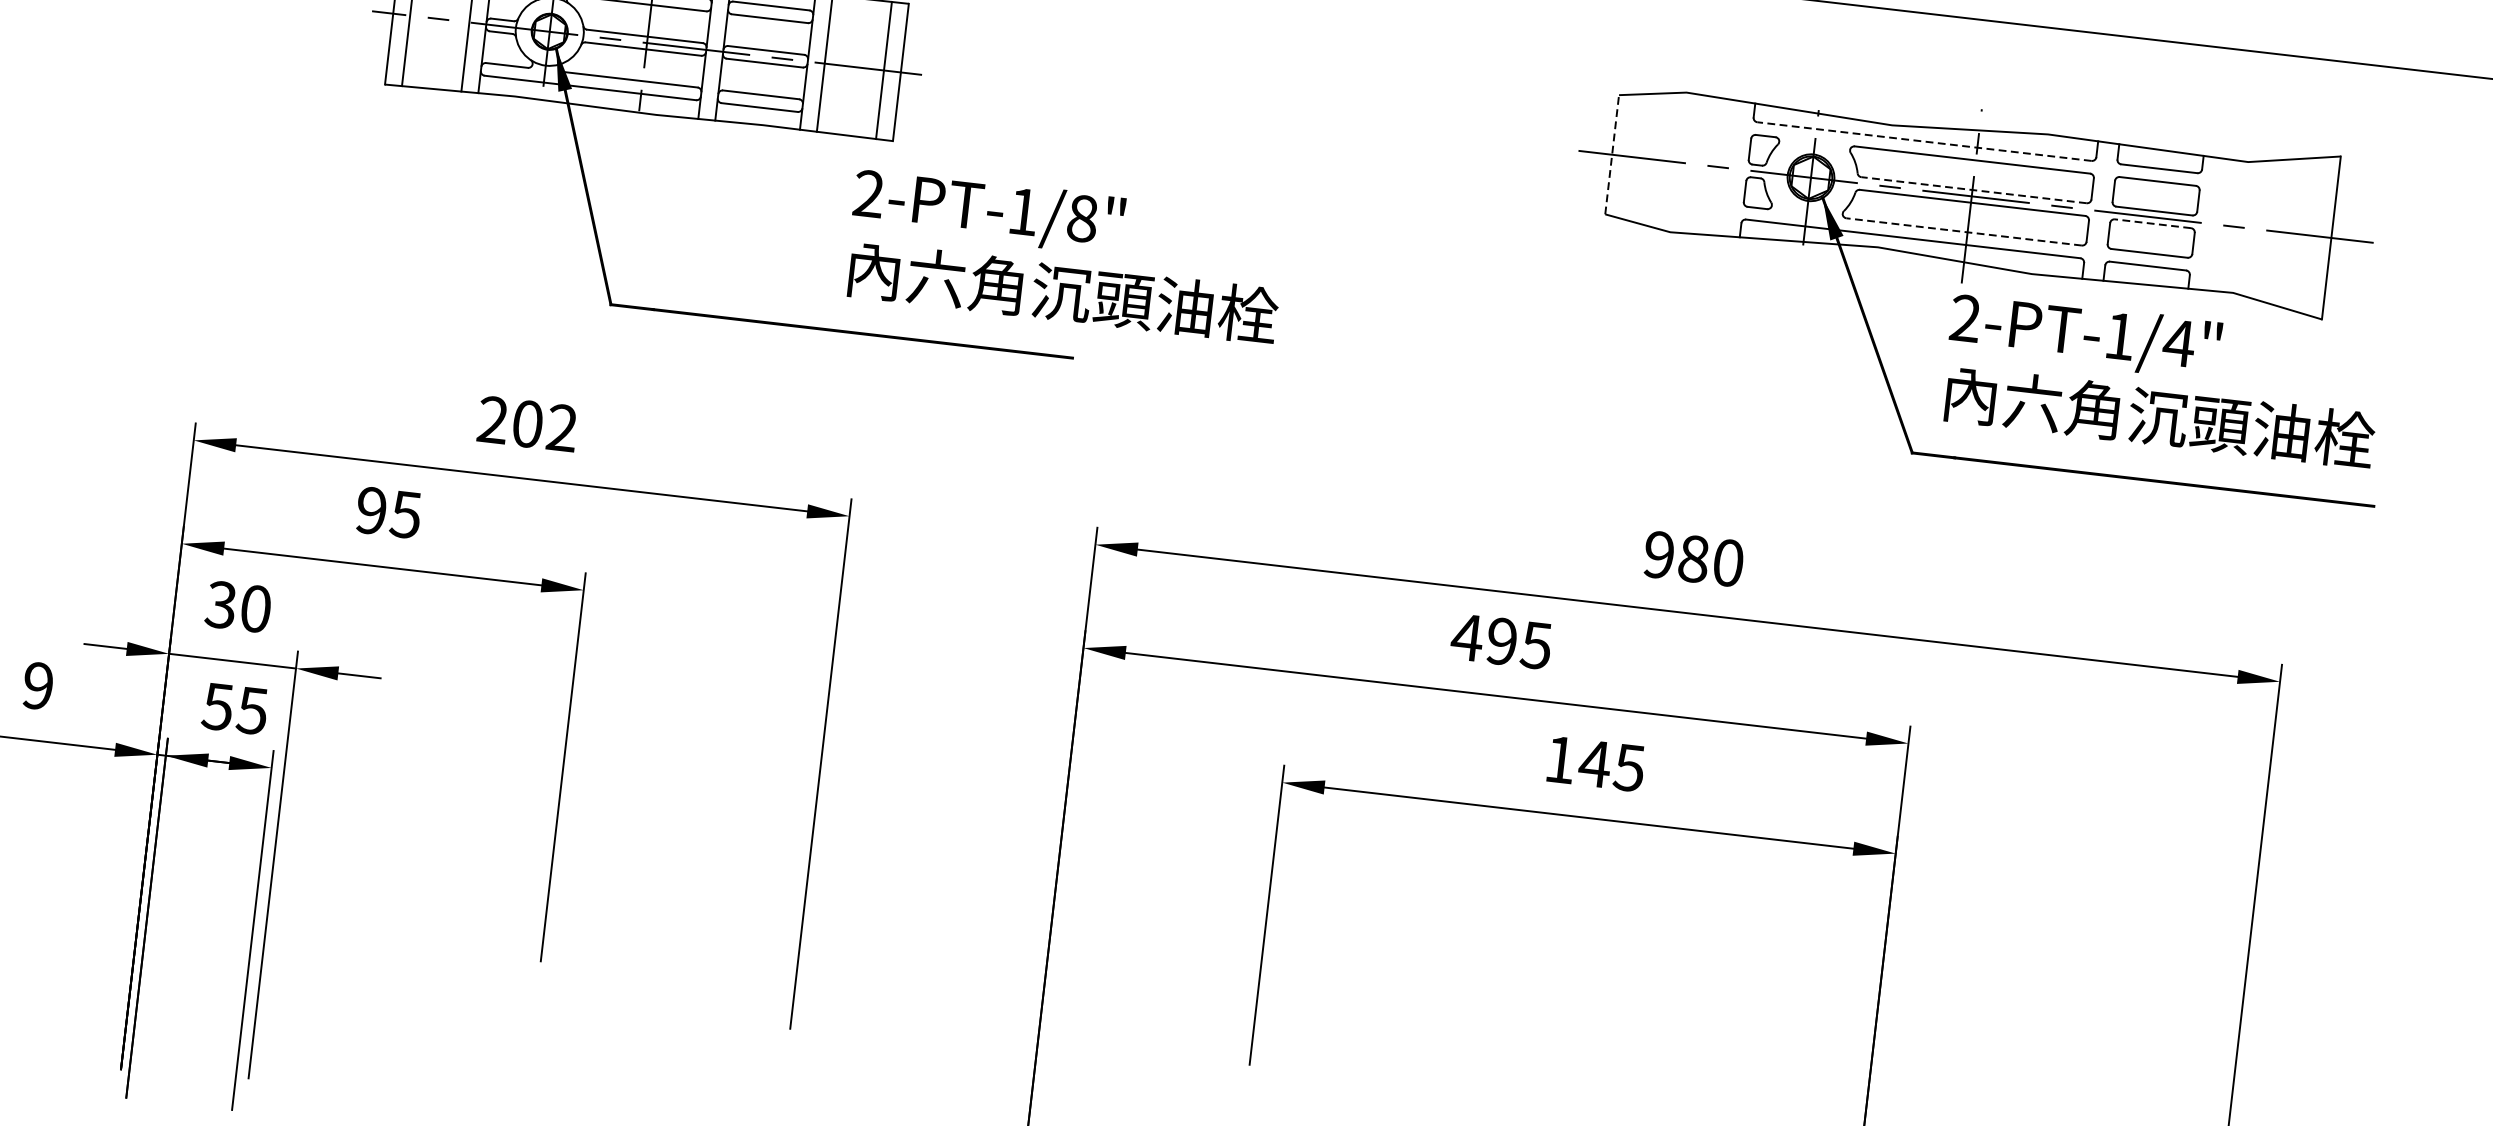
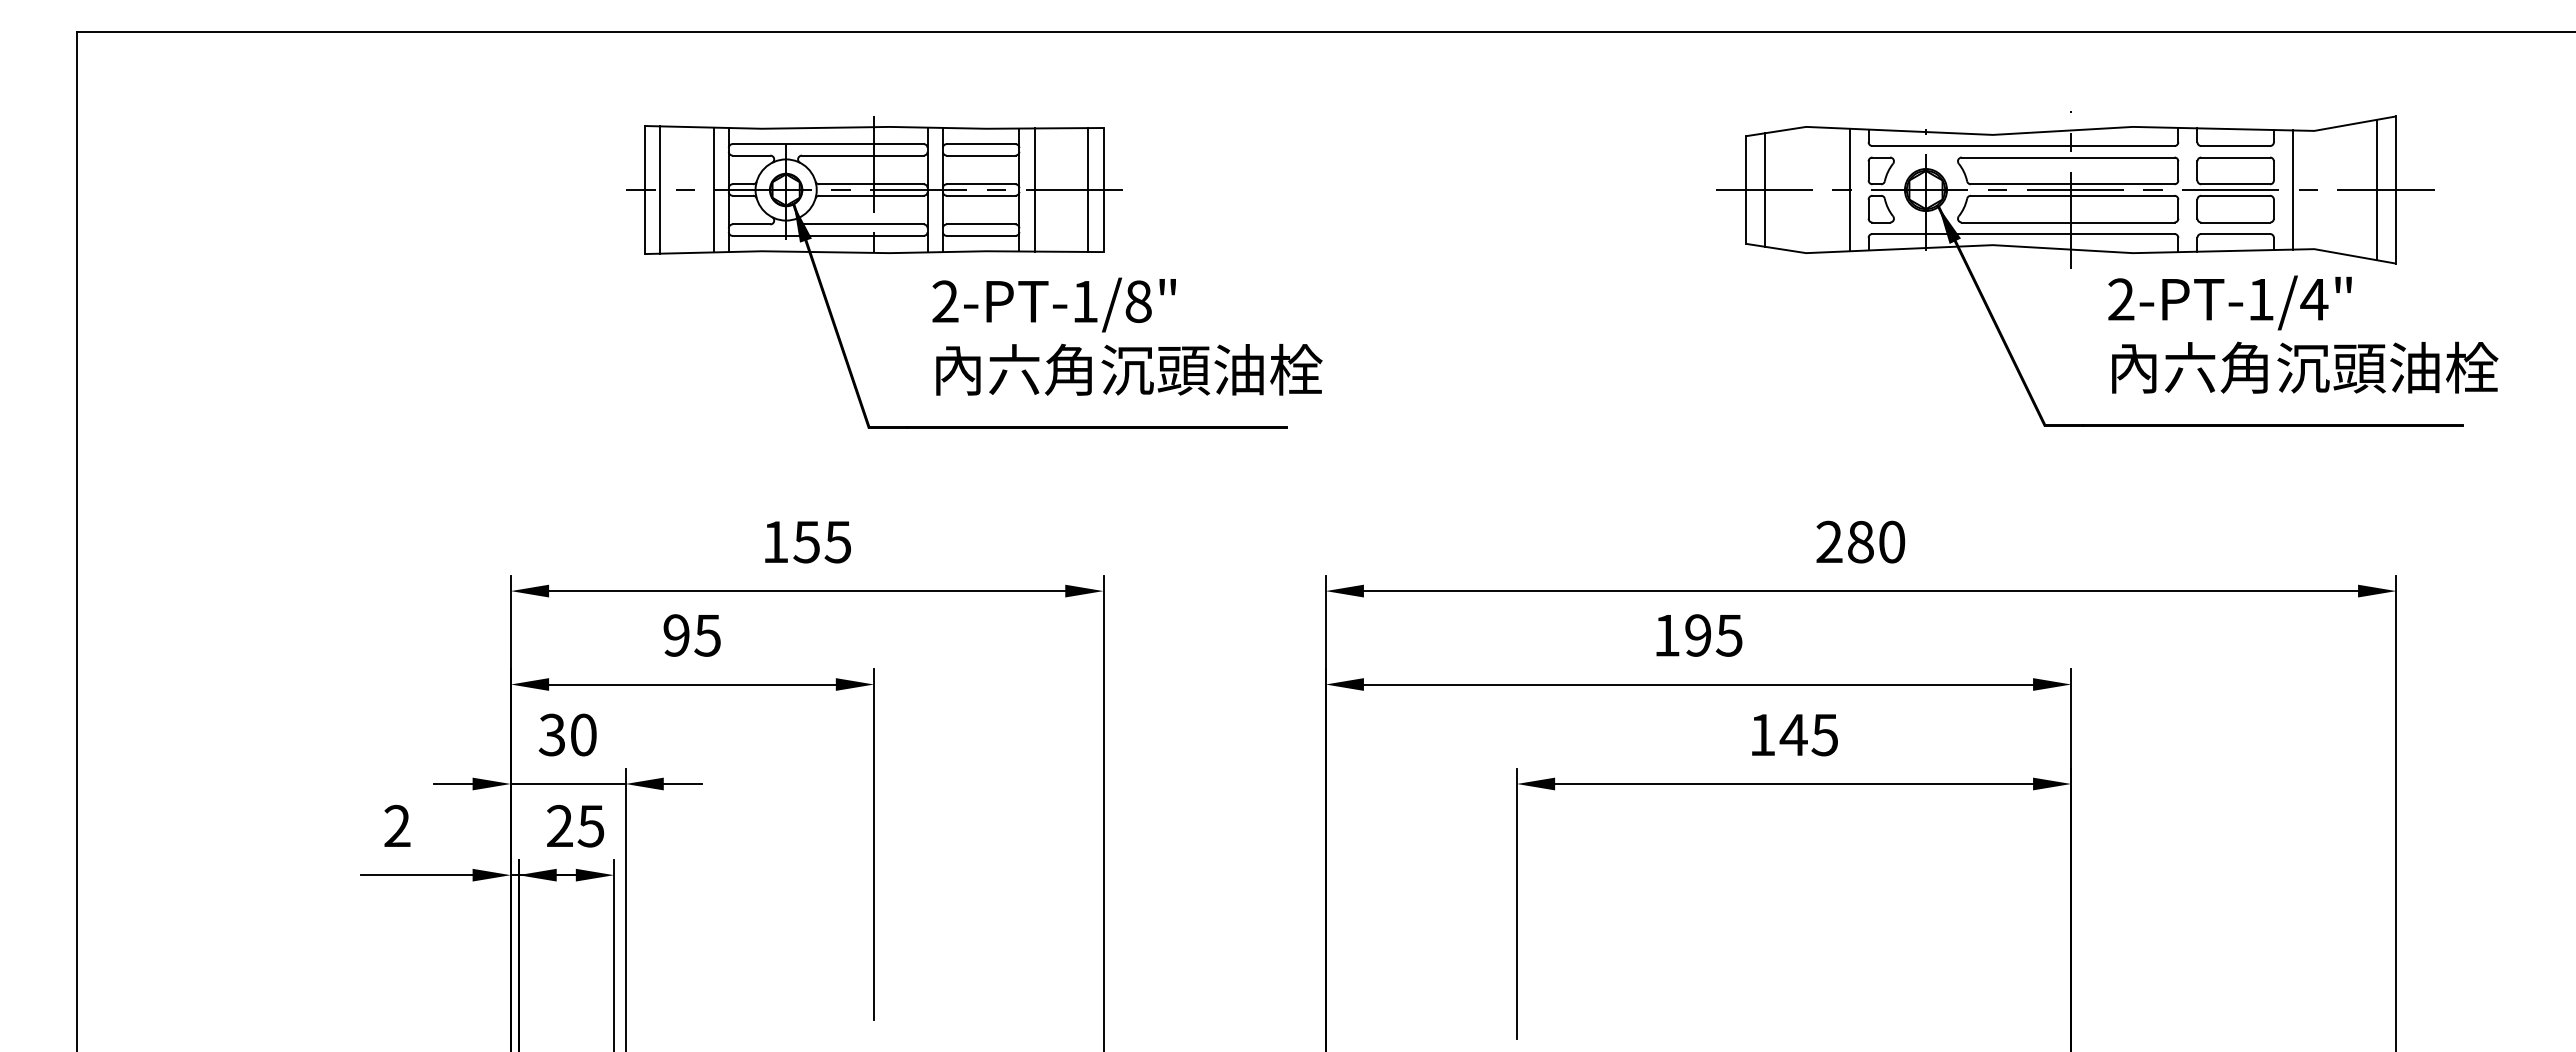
line: (1923, 141) -> (2022, 146), dashed -> solid
line: (1612, 155) -> (1746, 190), dashed -> solid
line: (1633, 156) -> (1765, 189), added
line: (1726, 167) -> (1849, 189), added
line: (1973, 190) -> (2072, 184), dashed -> solid
line: (2152, 223) -> (2235, 195), dashed -> solid
line: (2217, 224) -> (2293, 189), added
line: (1963, 231) -> (2067, 222), dashed -> solid
line: (2310, 234) -> (2377, 189), added
text: (1065, 255) -> (1127, 336), moved
text: (2162, 380) -> (2303, 334), moved
text: (527, 423) -> (806, 541), 202 -> 155
text: (1659, 555) -> (1829, 542), 980 -> 280
text: (1466, 637) -> (1666, 635), 495 -> 195
text: (38, 686) -> (397, 826), 9 -> 2
text: (217, 705) -> (559, 825), 55 -> 25

